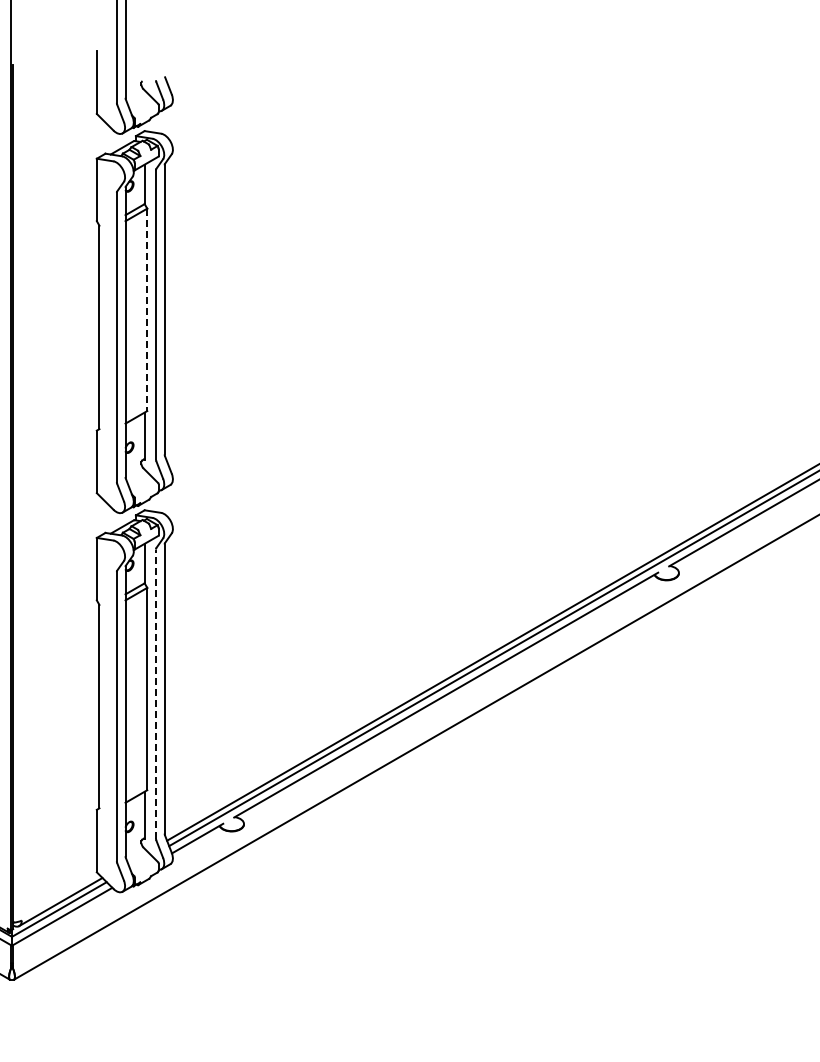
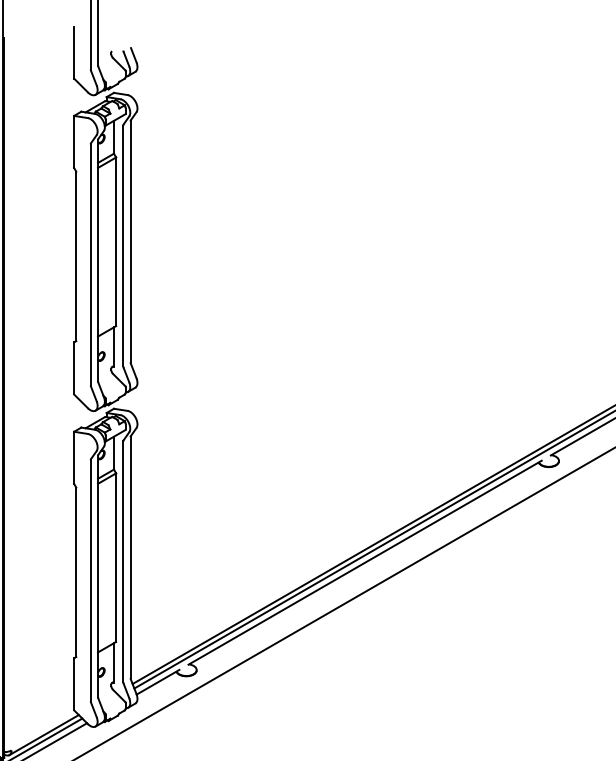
line: (147, 310) -> (116, 242), dashed -> solid
line: (155, 694) -> (122, 562), dashed -> solid

